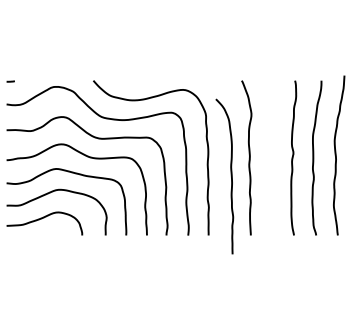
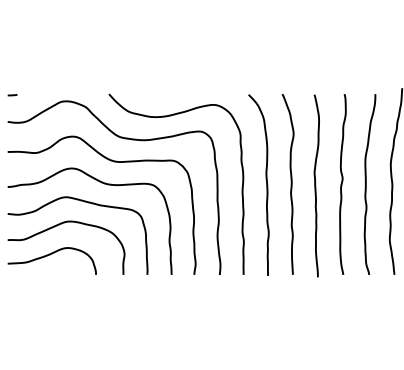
curve: (270, 159) -> (315, 186), added
curve: (230, 176) -> (265, 185), moved

